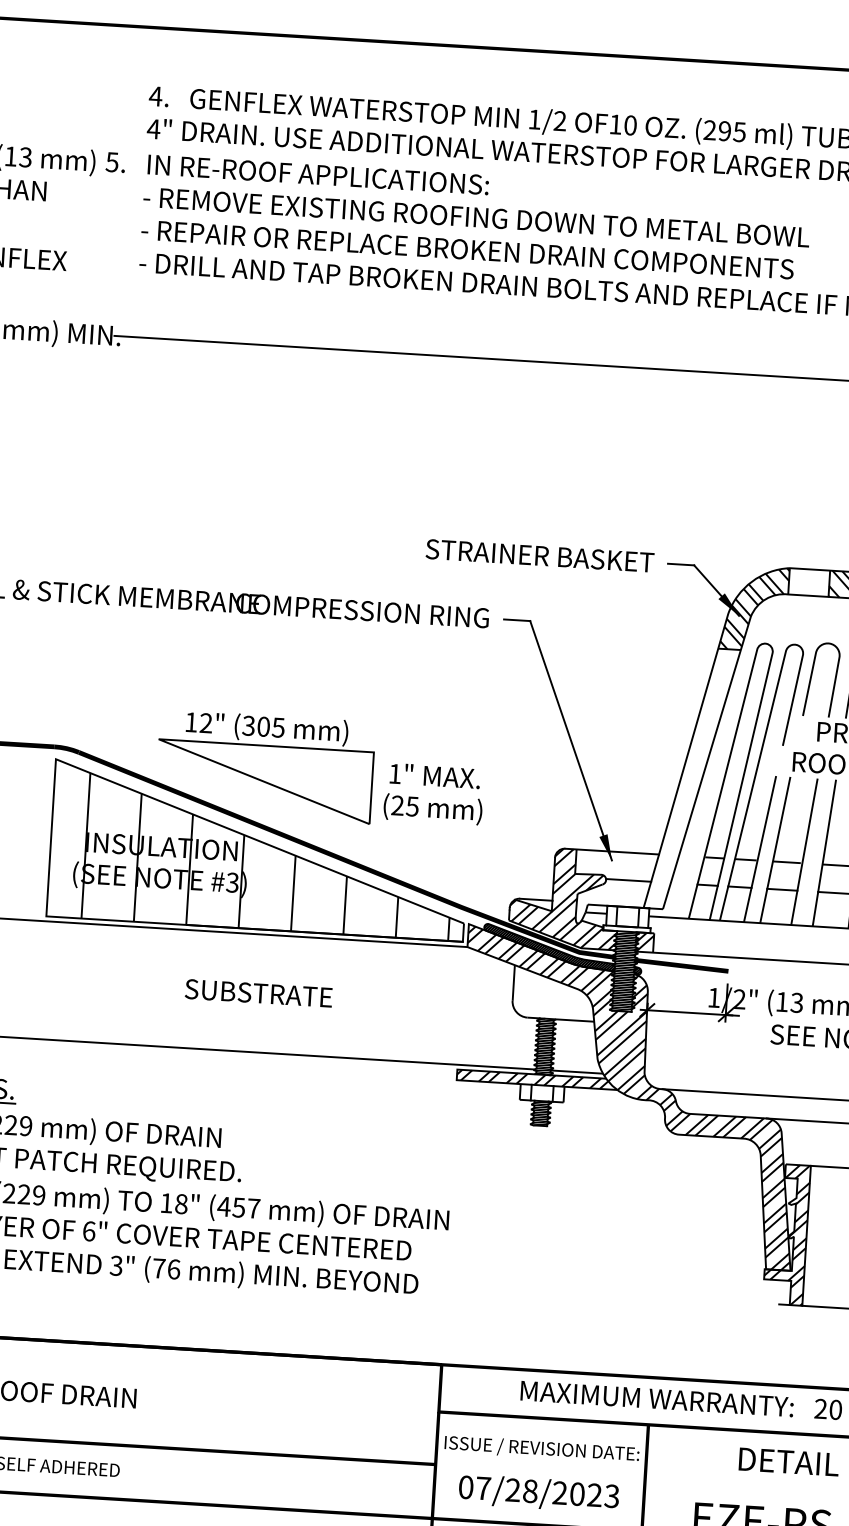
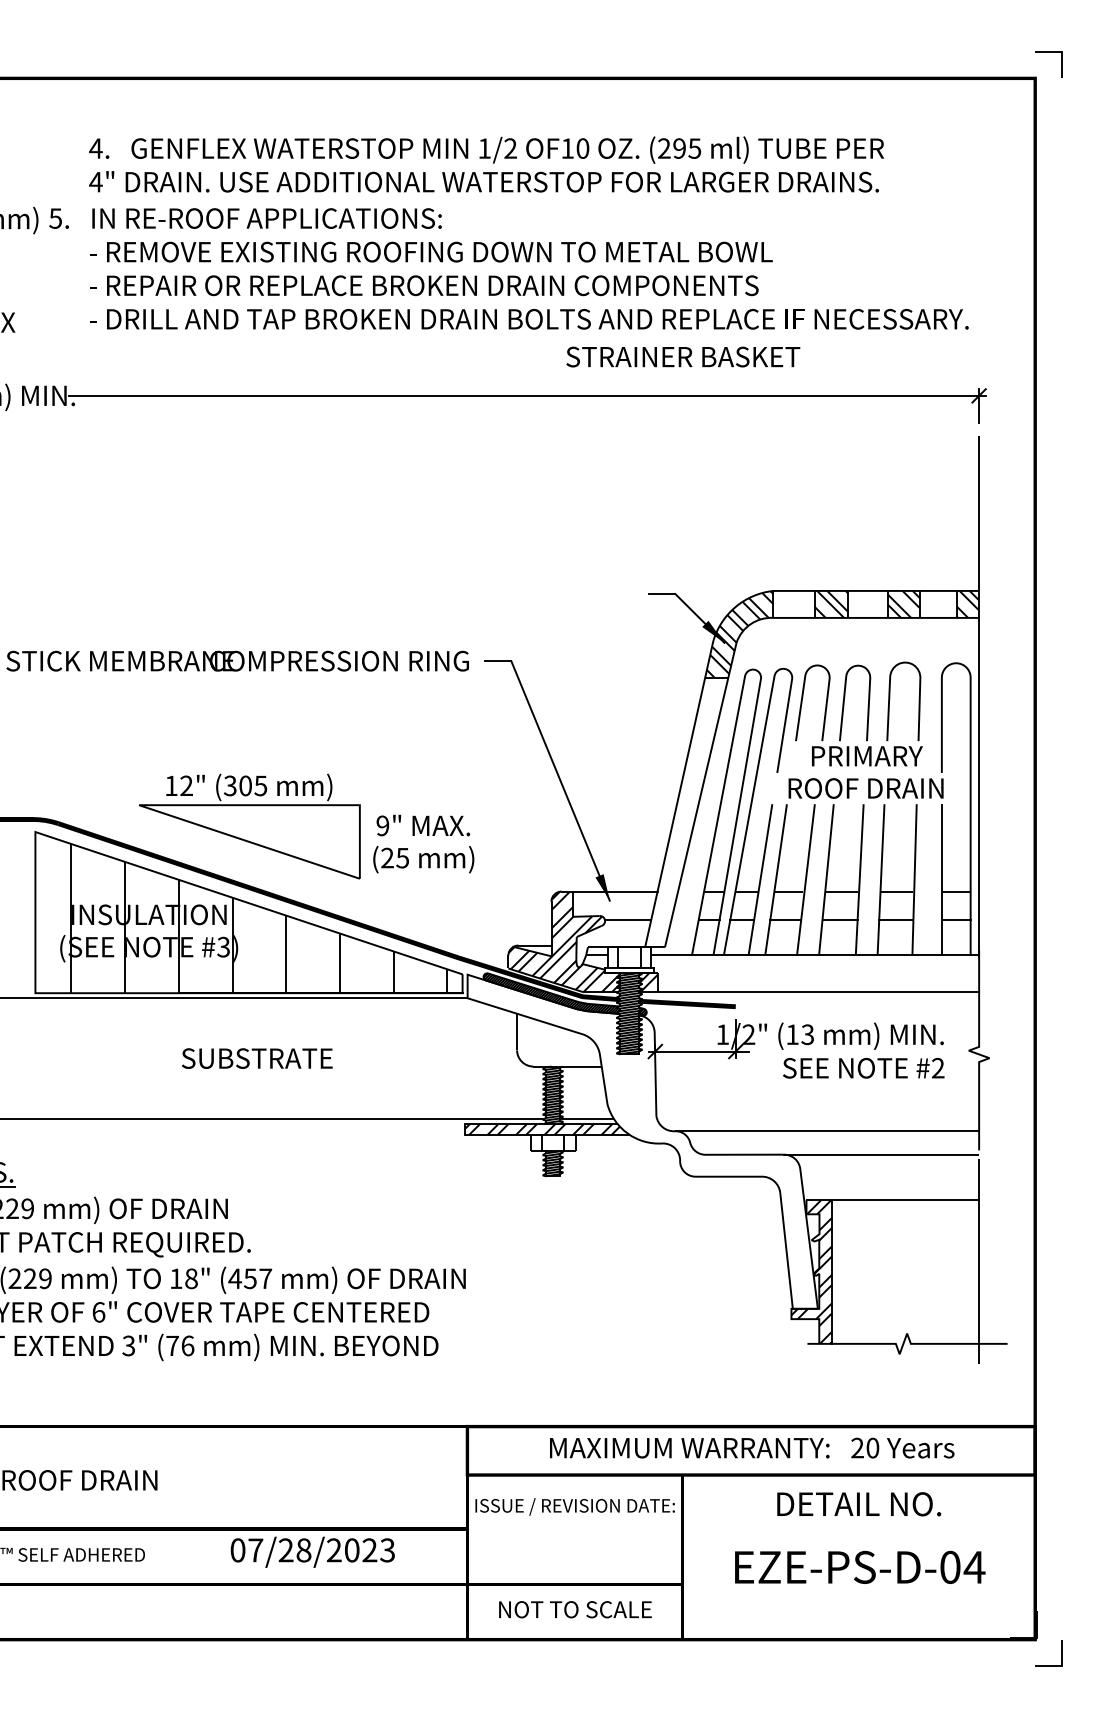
text: (540, 555) -> (683, 356), moved
text: (394, 773) -> (382, 825), 1" -> 9"
hatch: (628, 1098) -> (641, 1142), removed
text: (538, 1492) -> (312, 1551), moved

